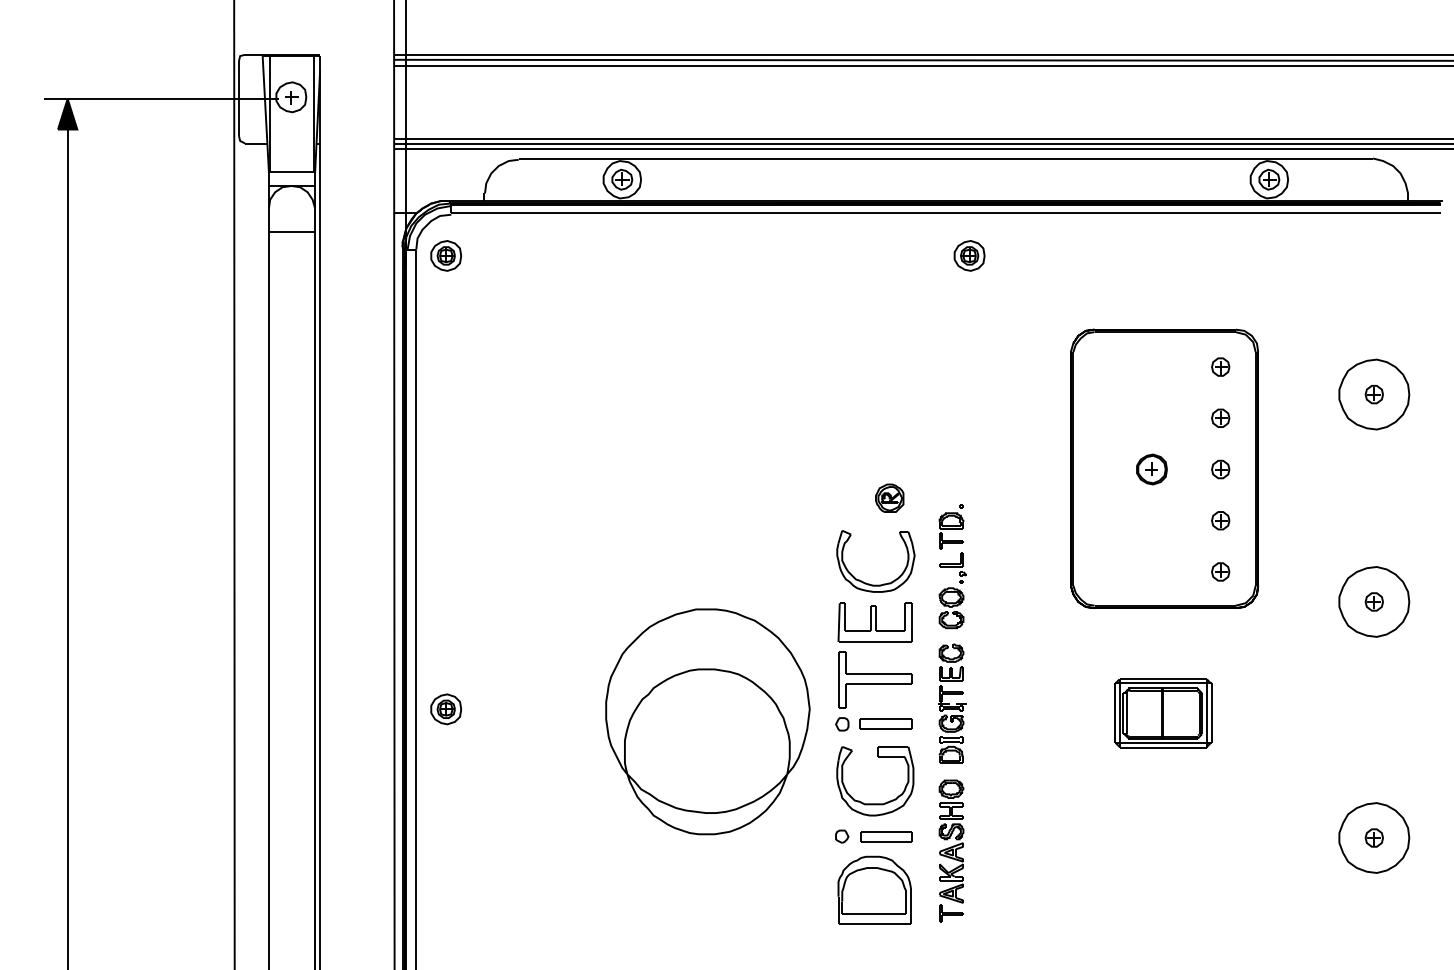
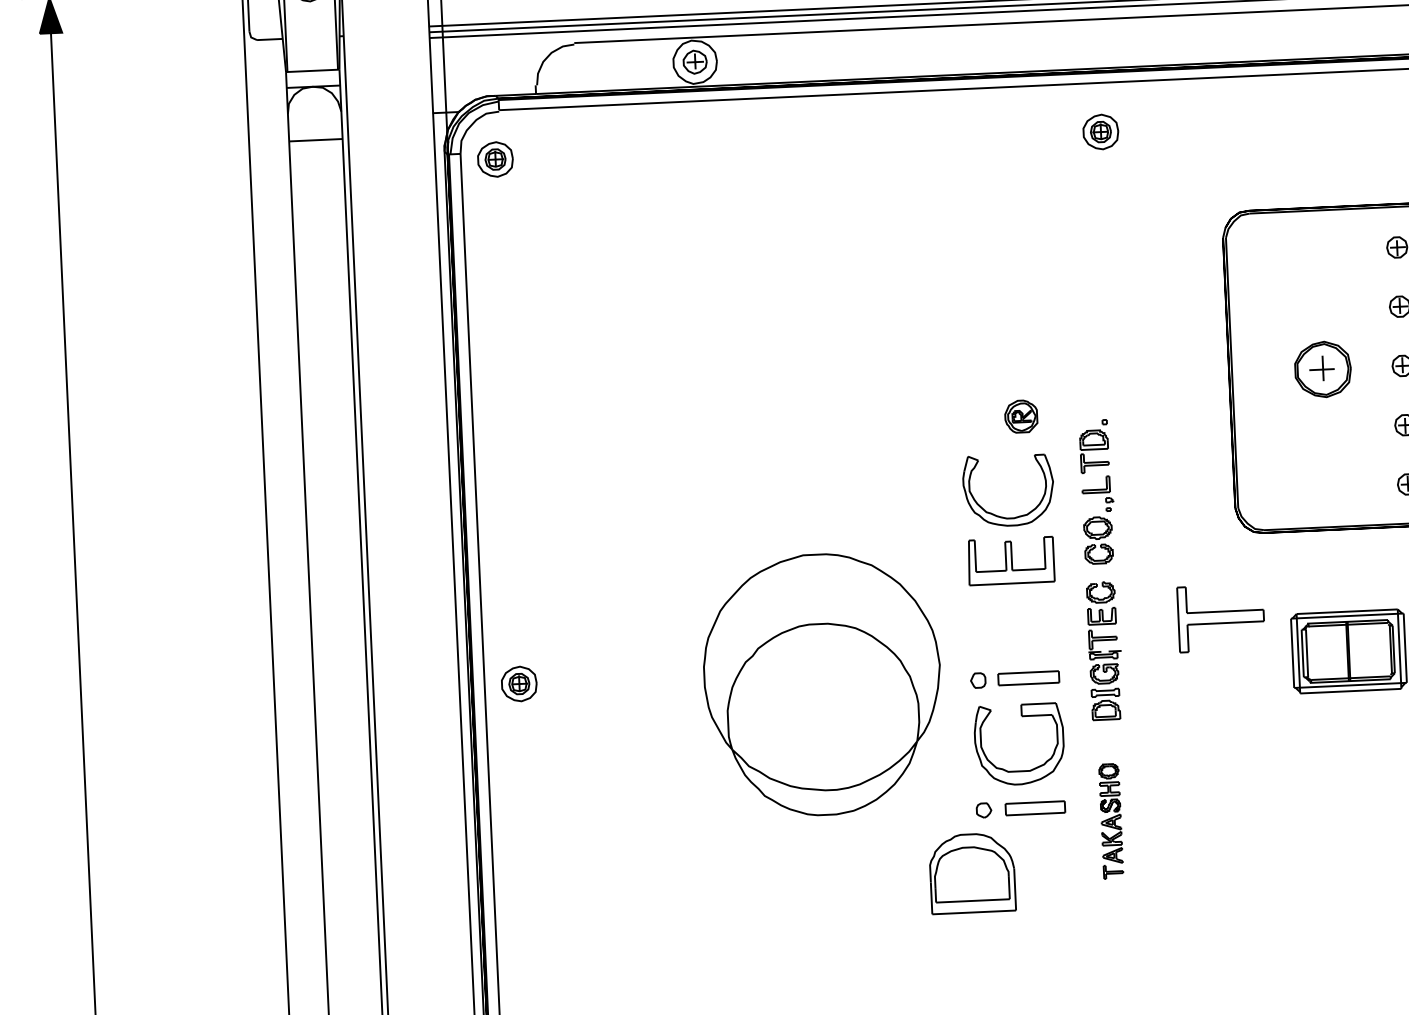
part: (1151, 469) -> (1322, 369), size x1.6
part: (875, 679) -> (1221, 617), moved
part: (951, 850) -> (1111, 820), size x0.7
part: (874, 889) -> (972, 872), moved

